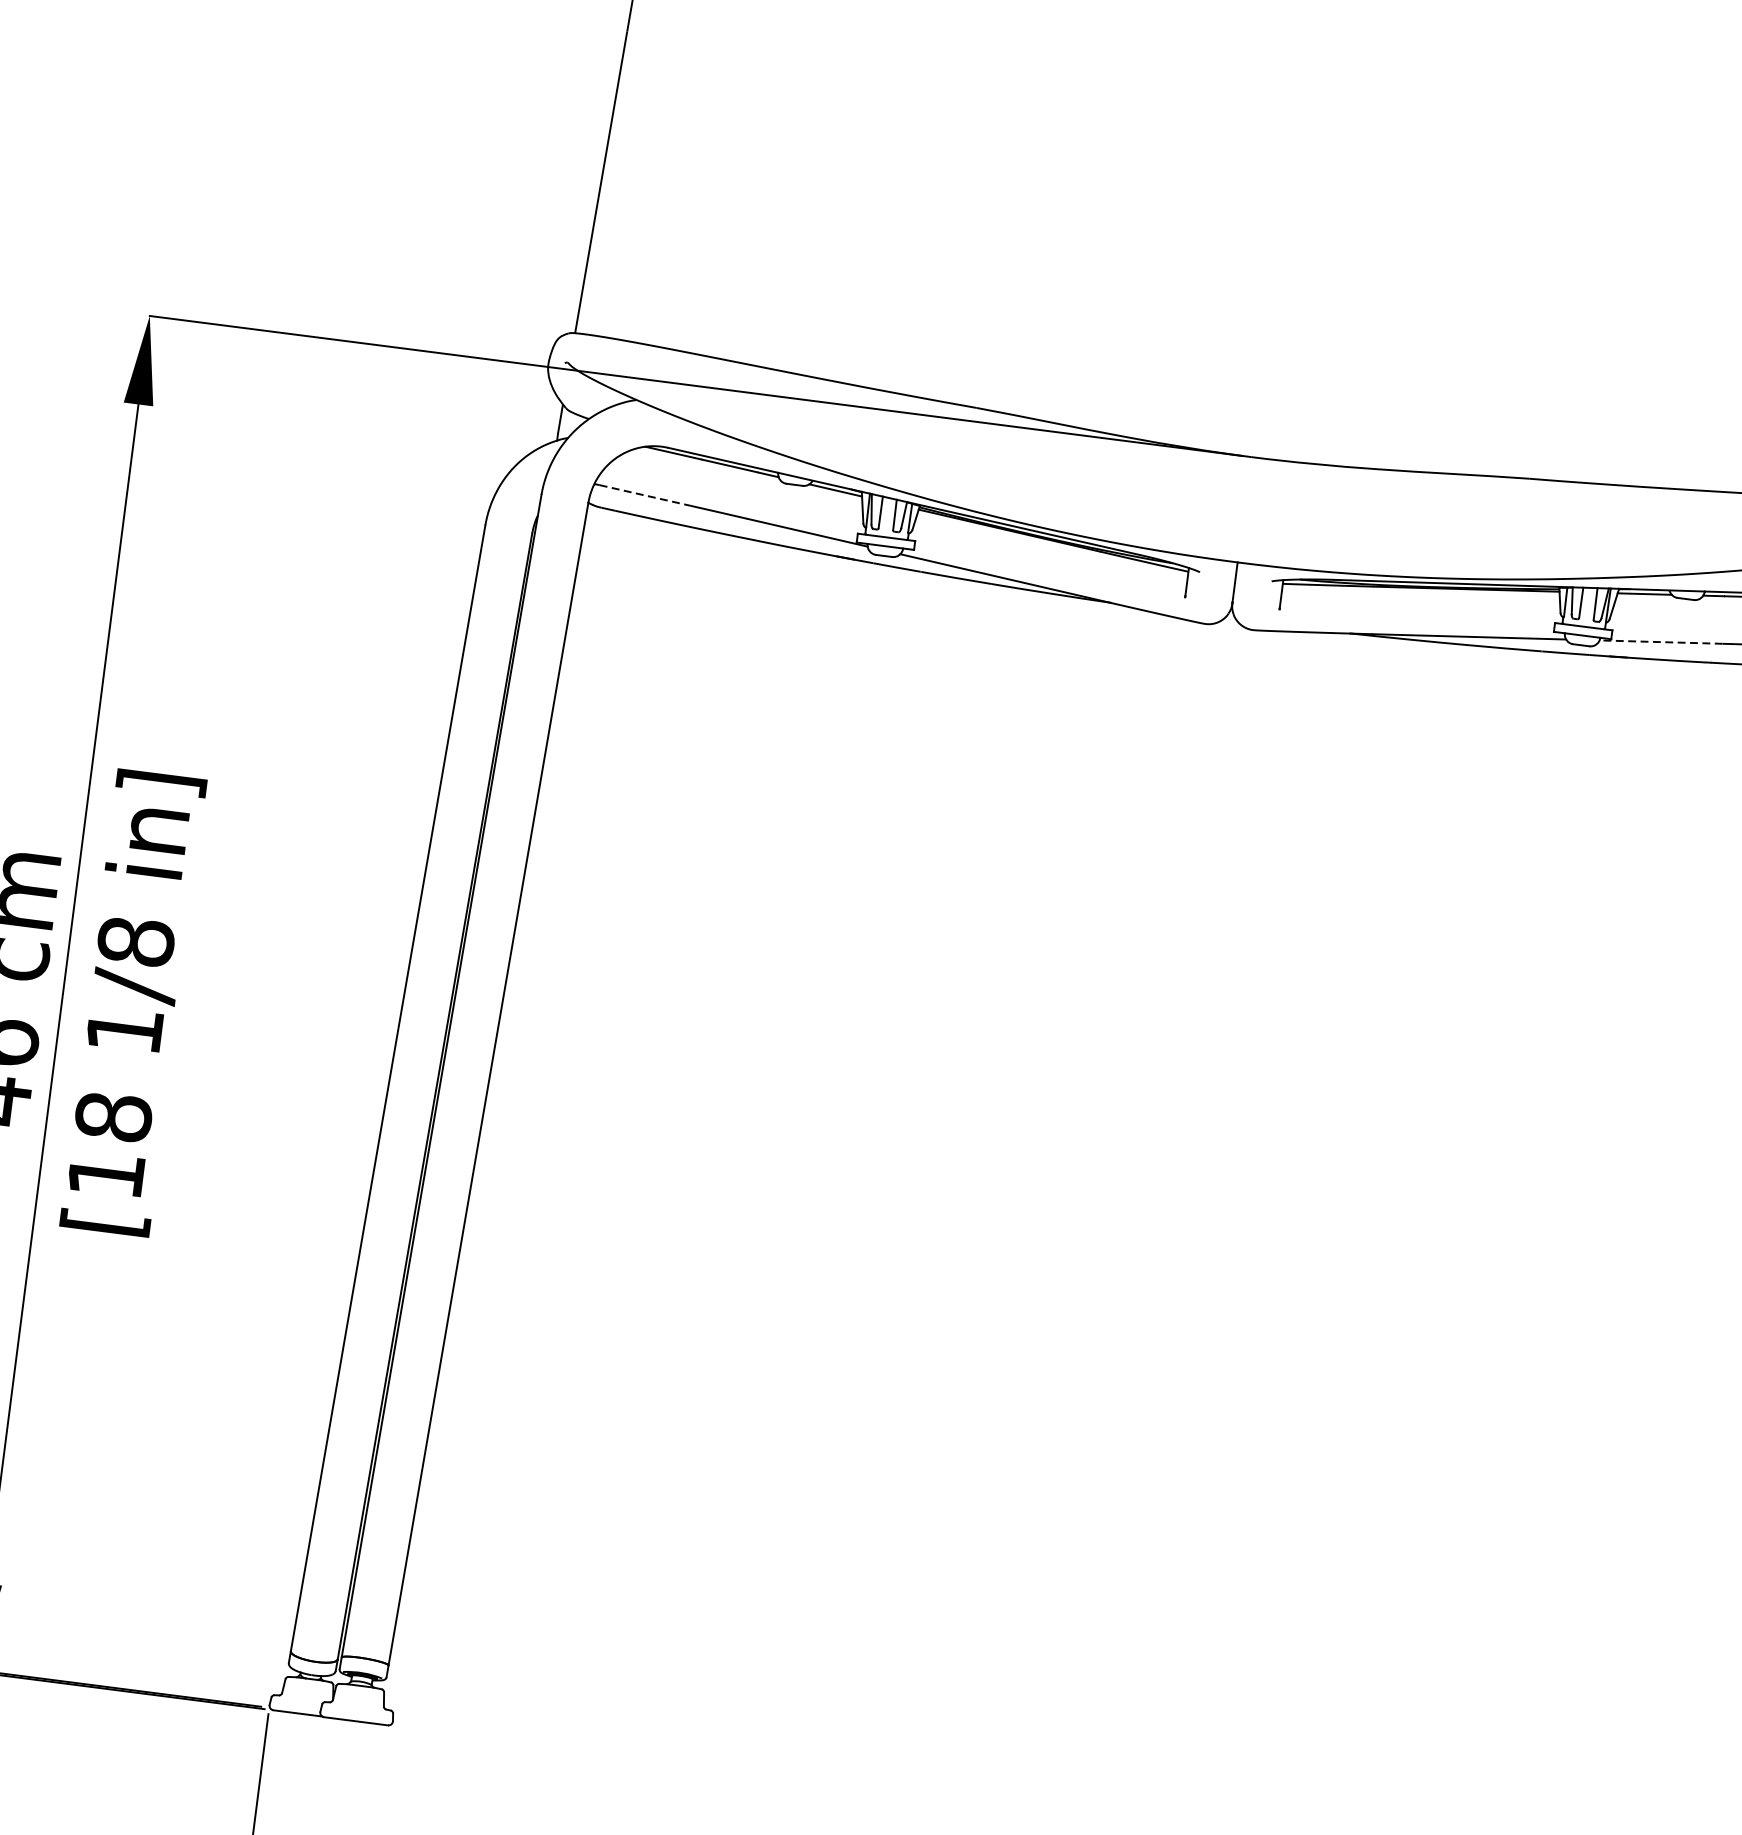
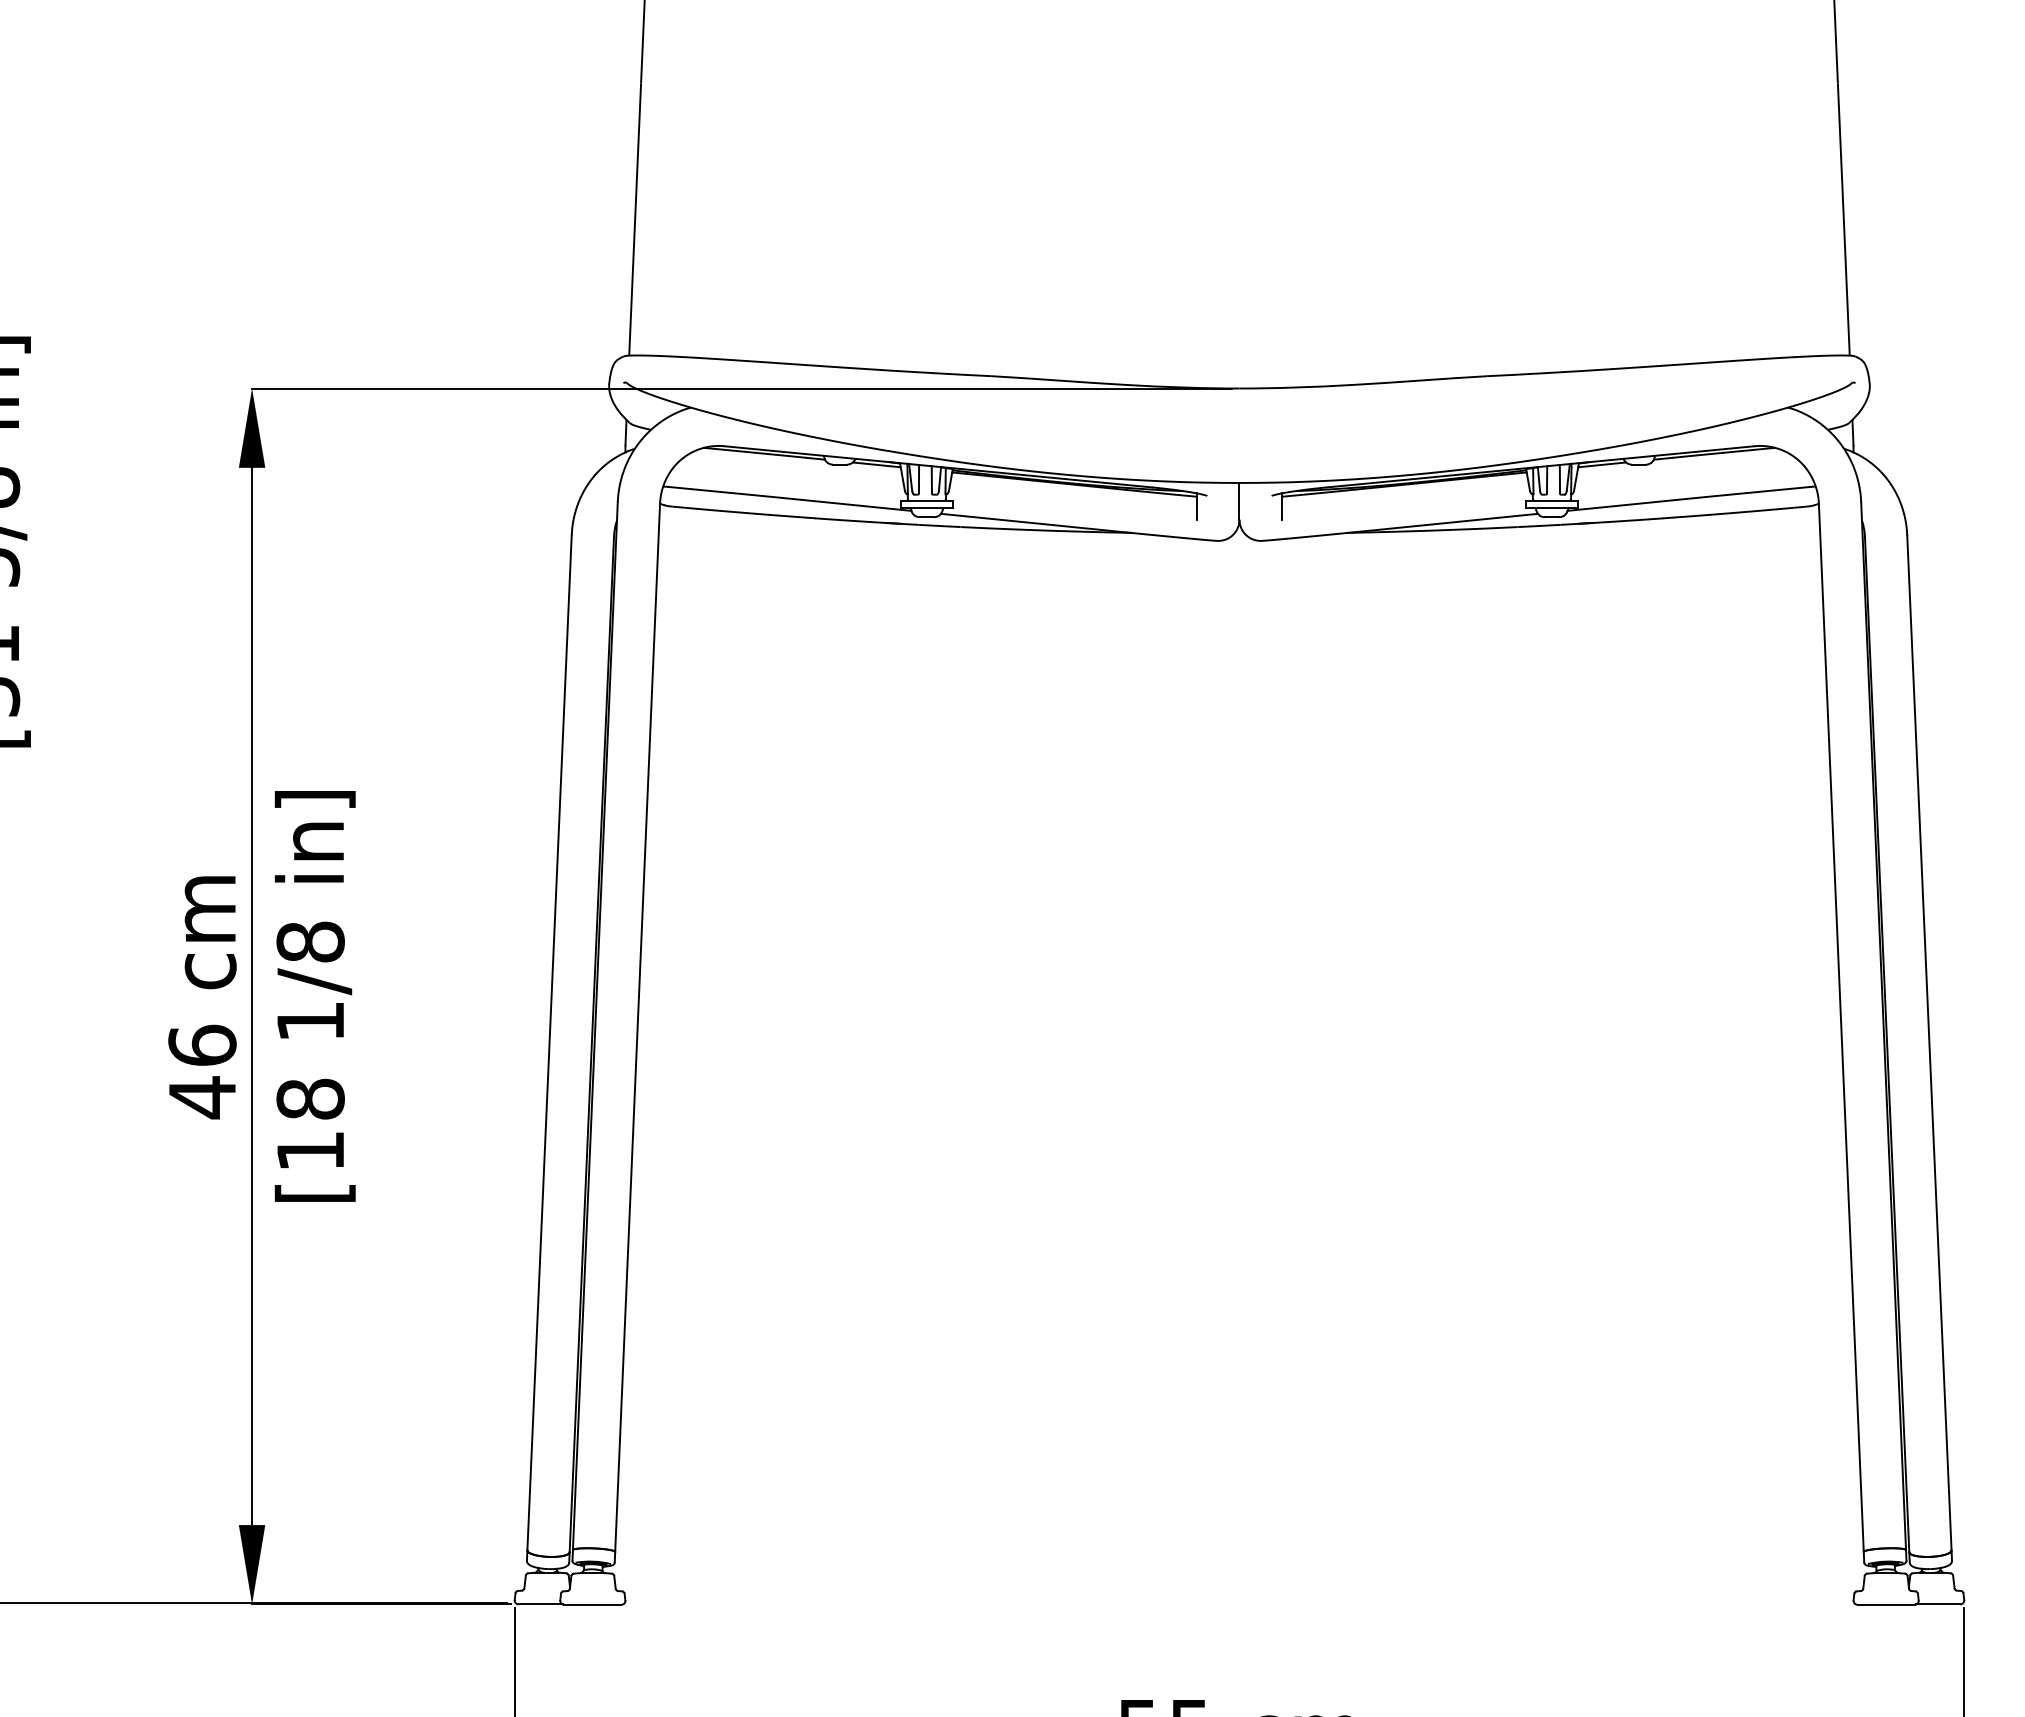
line: (645, 495) -> (709, 490), dashed -> solid
line: (1661, 642) -> (1622, 505), dashed -> solid

